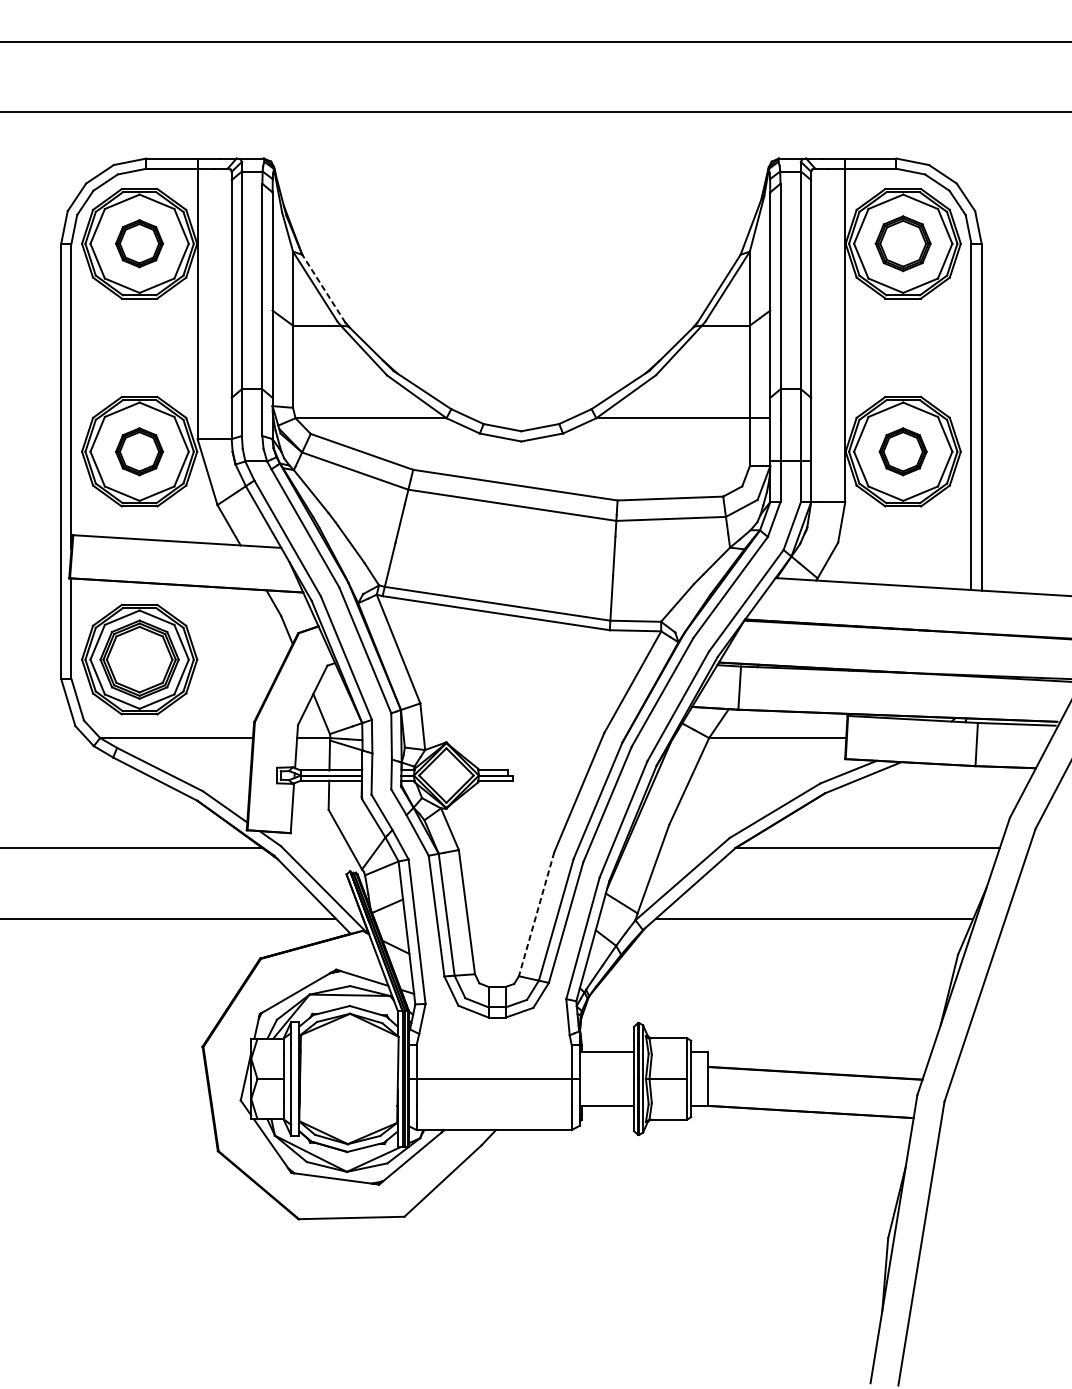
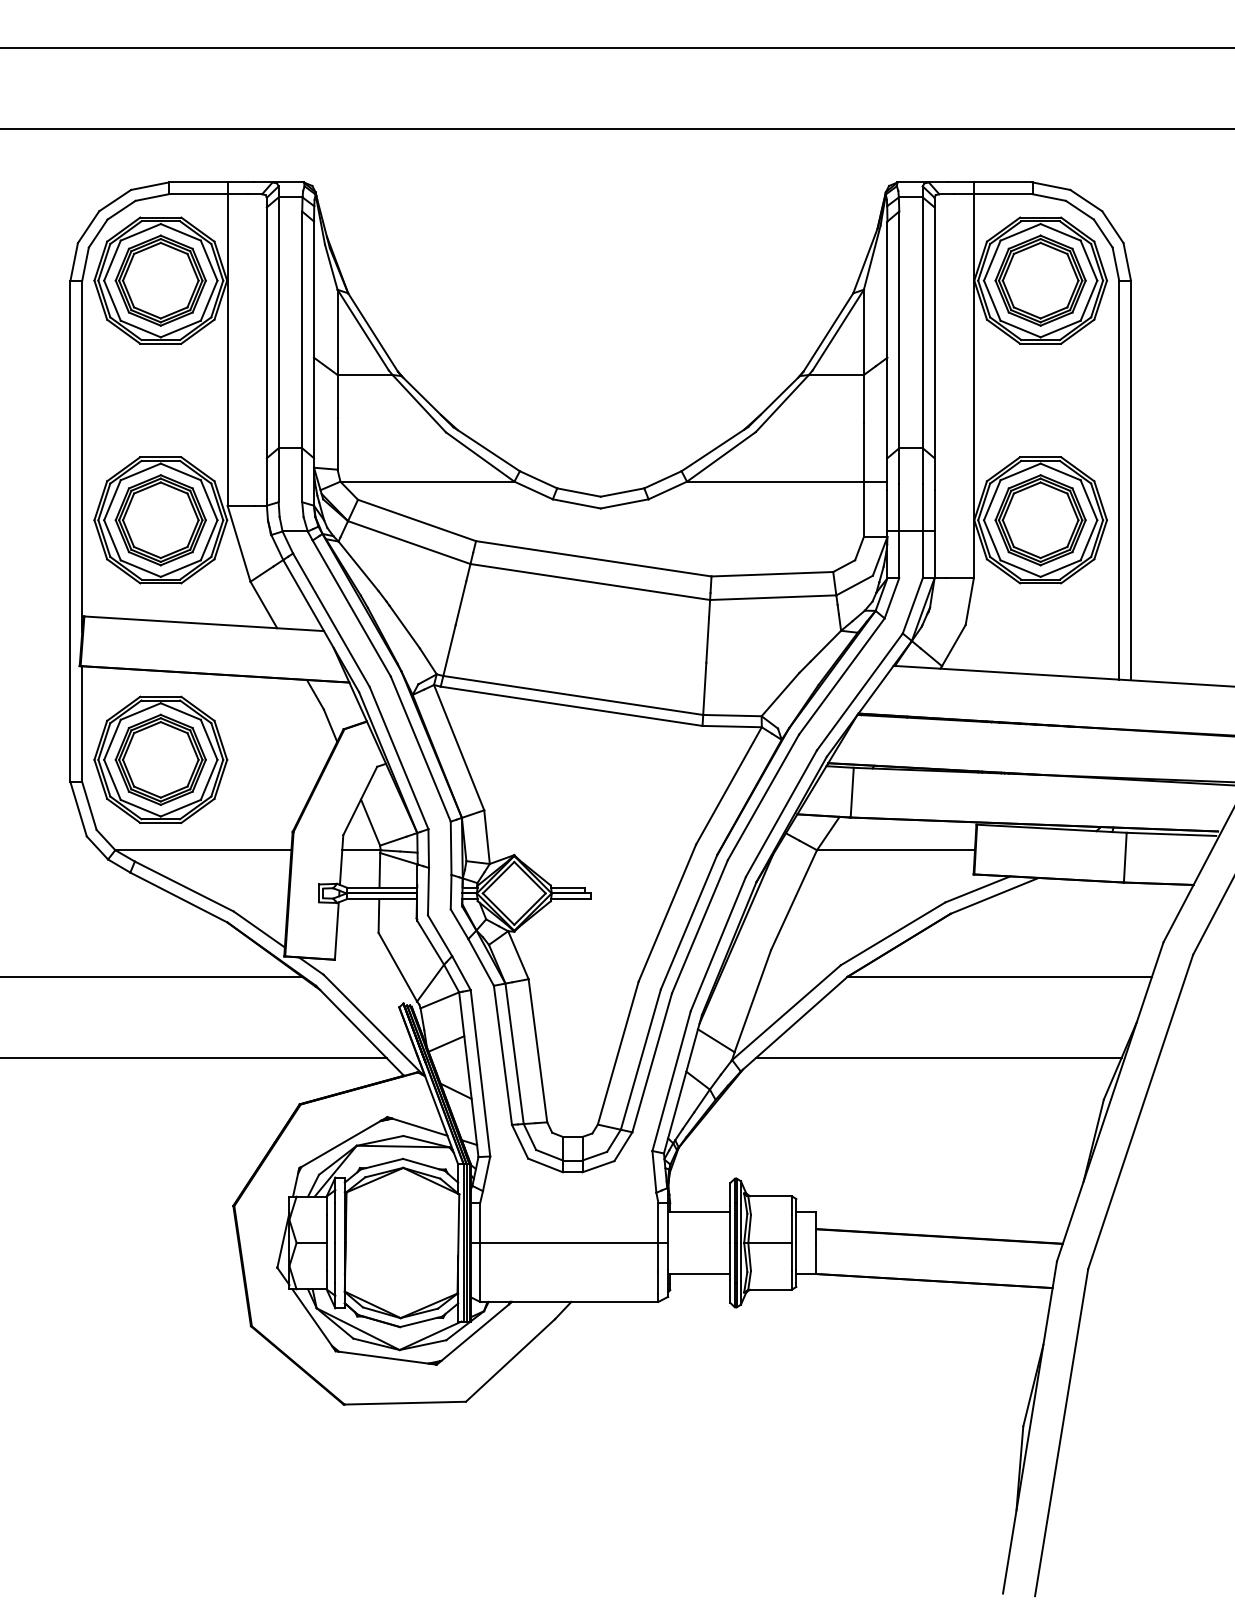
part: (139, 243) -> (160, 280), size x1.67
part: (903, 243) -> (1040, 280), size x1.43
line: (323, 288) -> (372, 332), dashed -> solid
part: (139, 451) -> (160, 520), size x1.67
part: (903, 451) -> (1040, 520), size x1.67
line: (536, 914) -> (618, 1053), dashed -> solid

